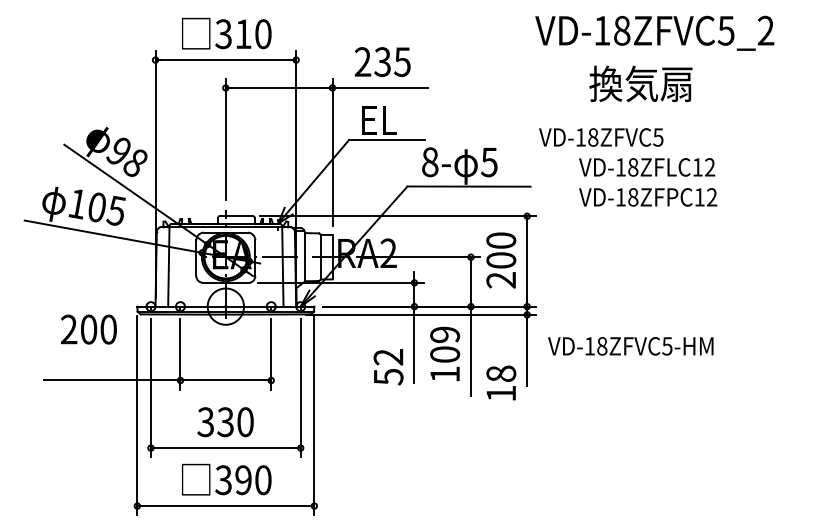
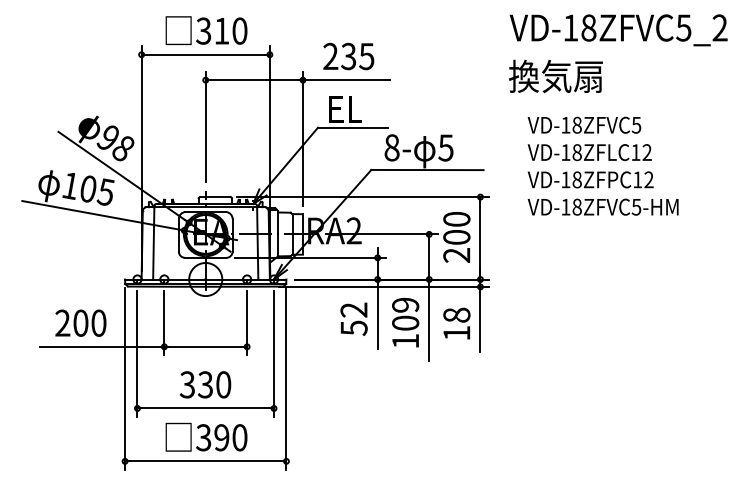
text: (654, 32) -> (618, 29), moved
text: (640, 83) -> (555, 76), moved
text: (601, 137) -> (584, 125), moved
text: (88, 329) -> (80, 323), moved
text: (630, 346) -> (602, 207), moved
text: (388, 367) -> (354, 319), moved
text: (501, 382) -> (457, 323), moved

